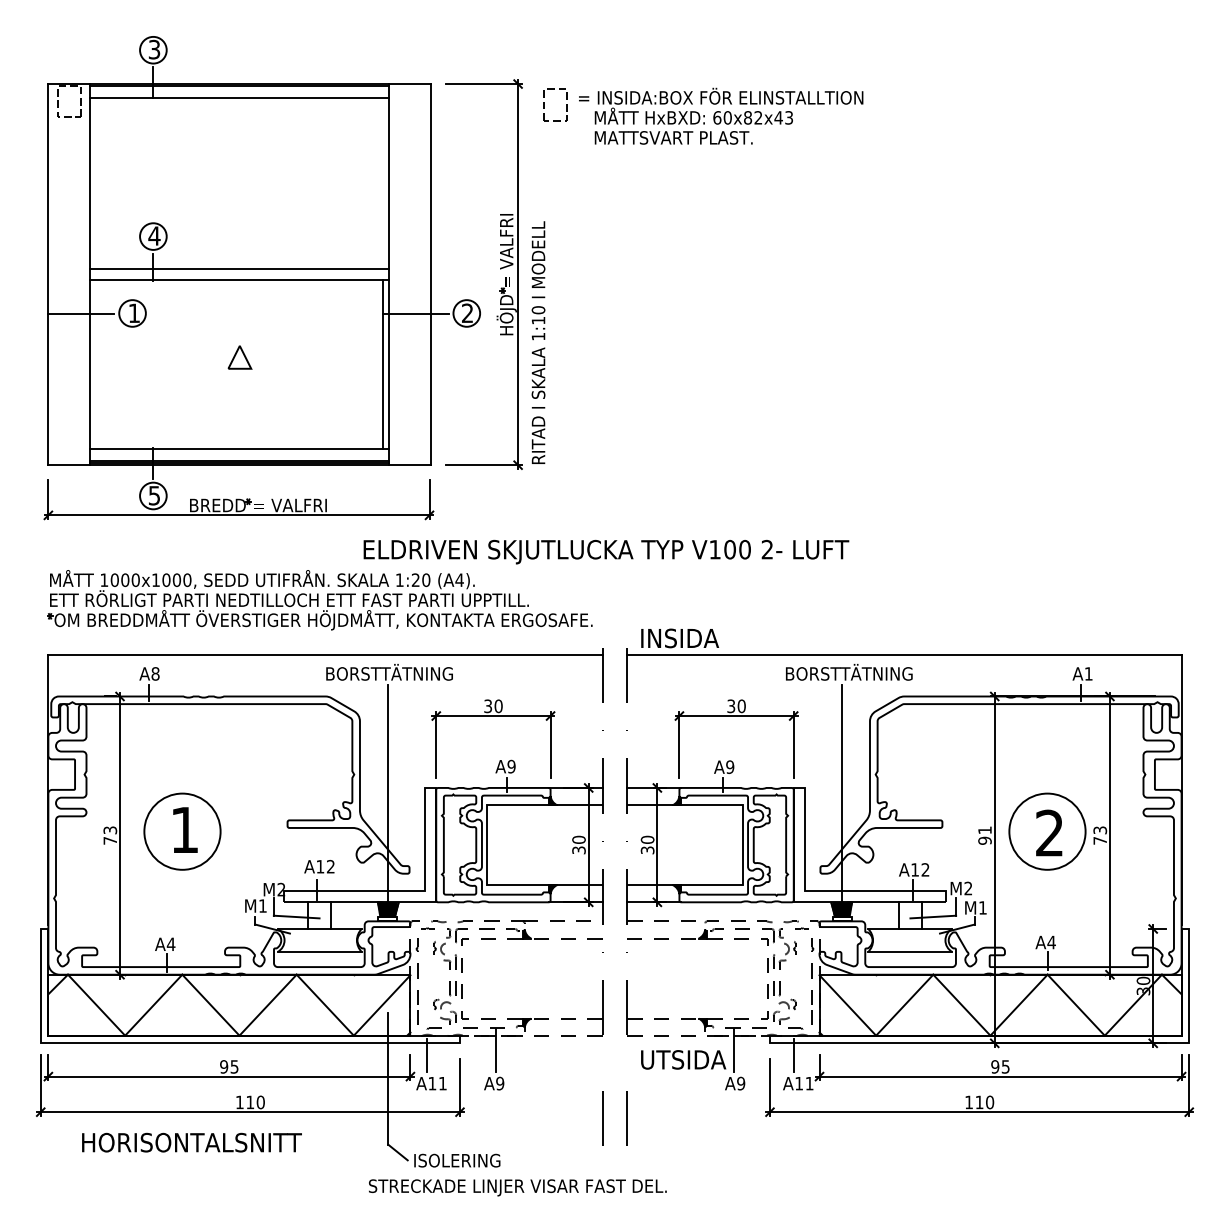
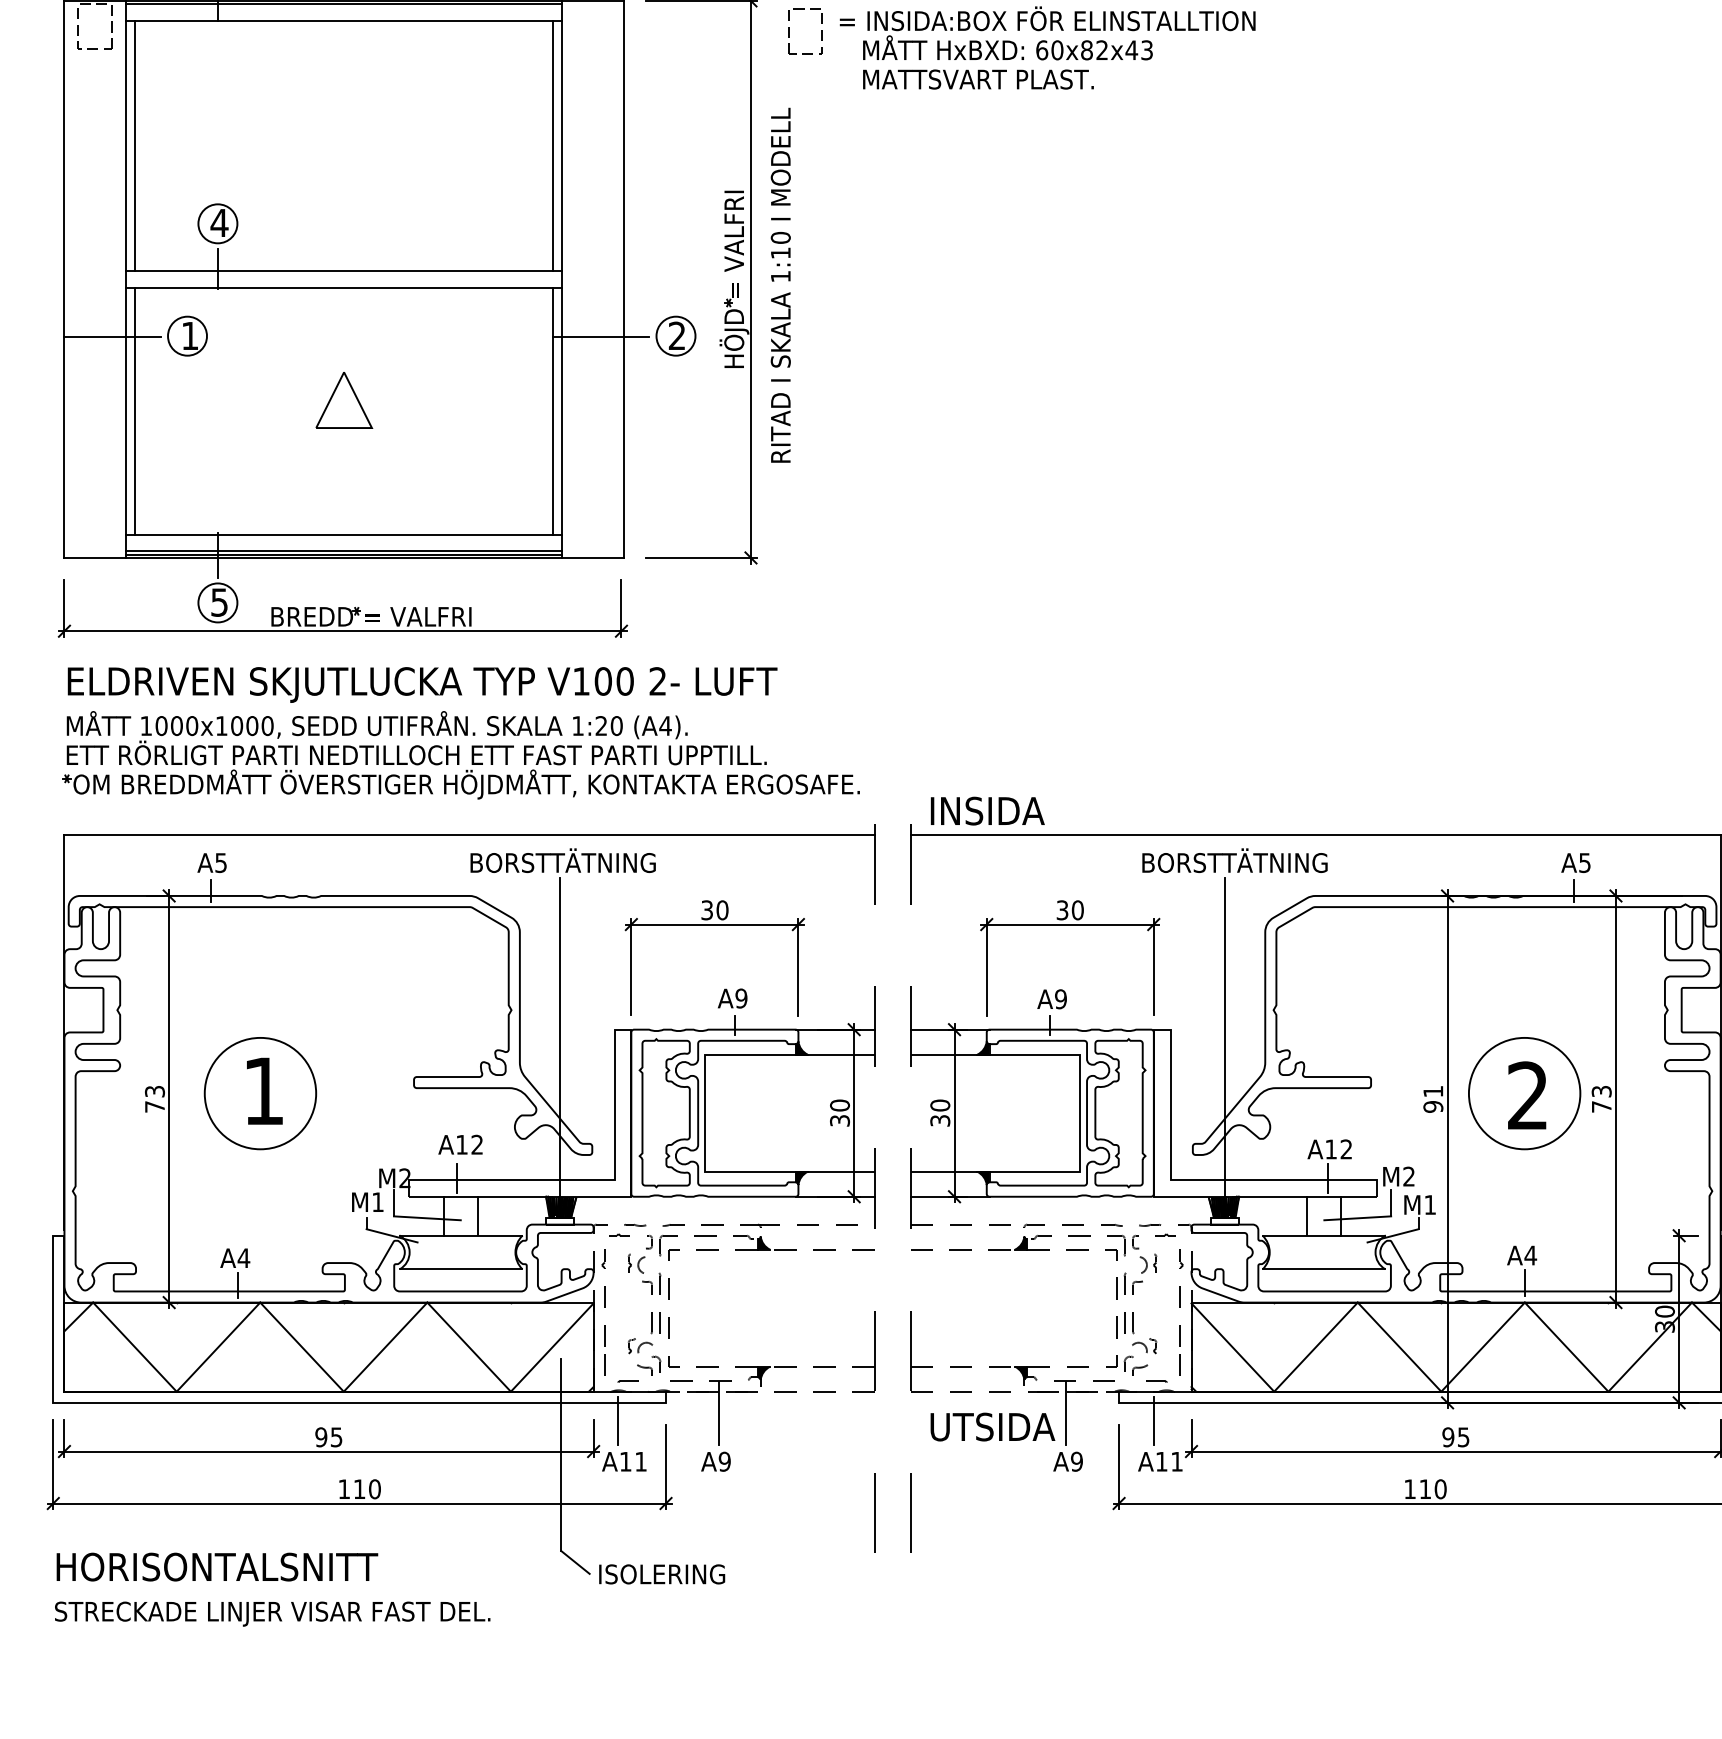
line: (96, 182) -> (134, 144), added
line: (382, 182) -> (552, 144), added
text: (538, 342) -> (780, 285), moved
part: (239, 357) -> (343, 400), size x1.67
line: (96, 364) -> (134, 410), added
text: (606, 551) -> (422, 684), moved
text: (155, 673) -> (221, 862), A8 -> A5
text: (1088, 673) -> (1584, 862), A1 -> A5
text: (191, 1142) -> (216, 1566), moved
text: (517, 1187) -> (272, 1613), moved

